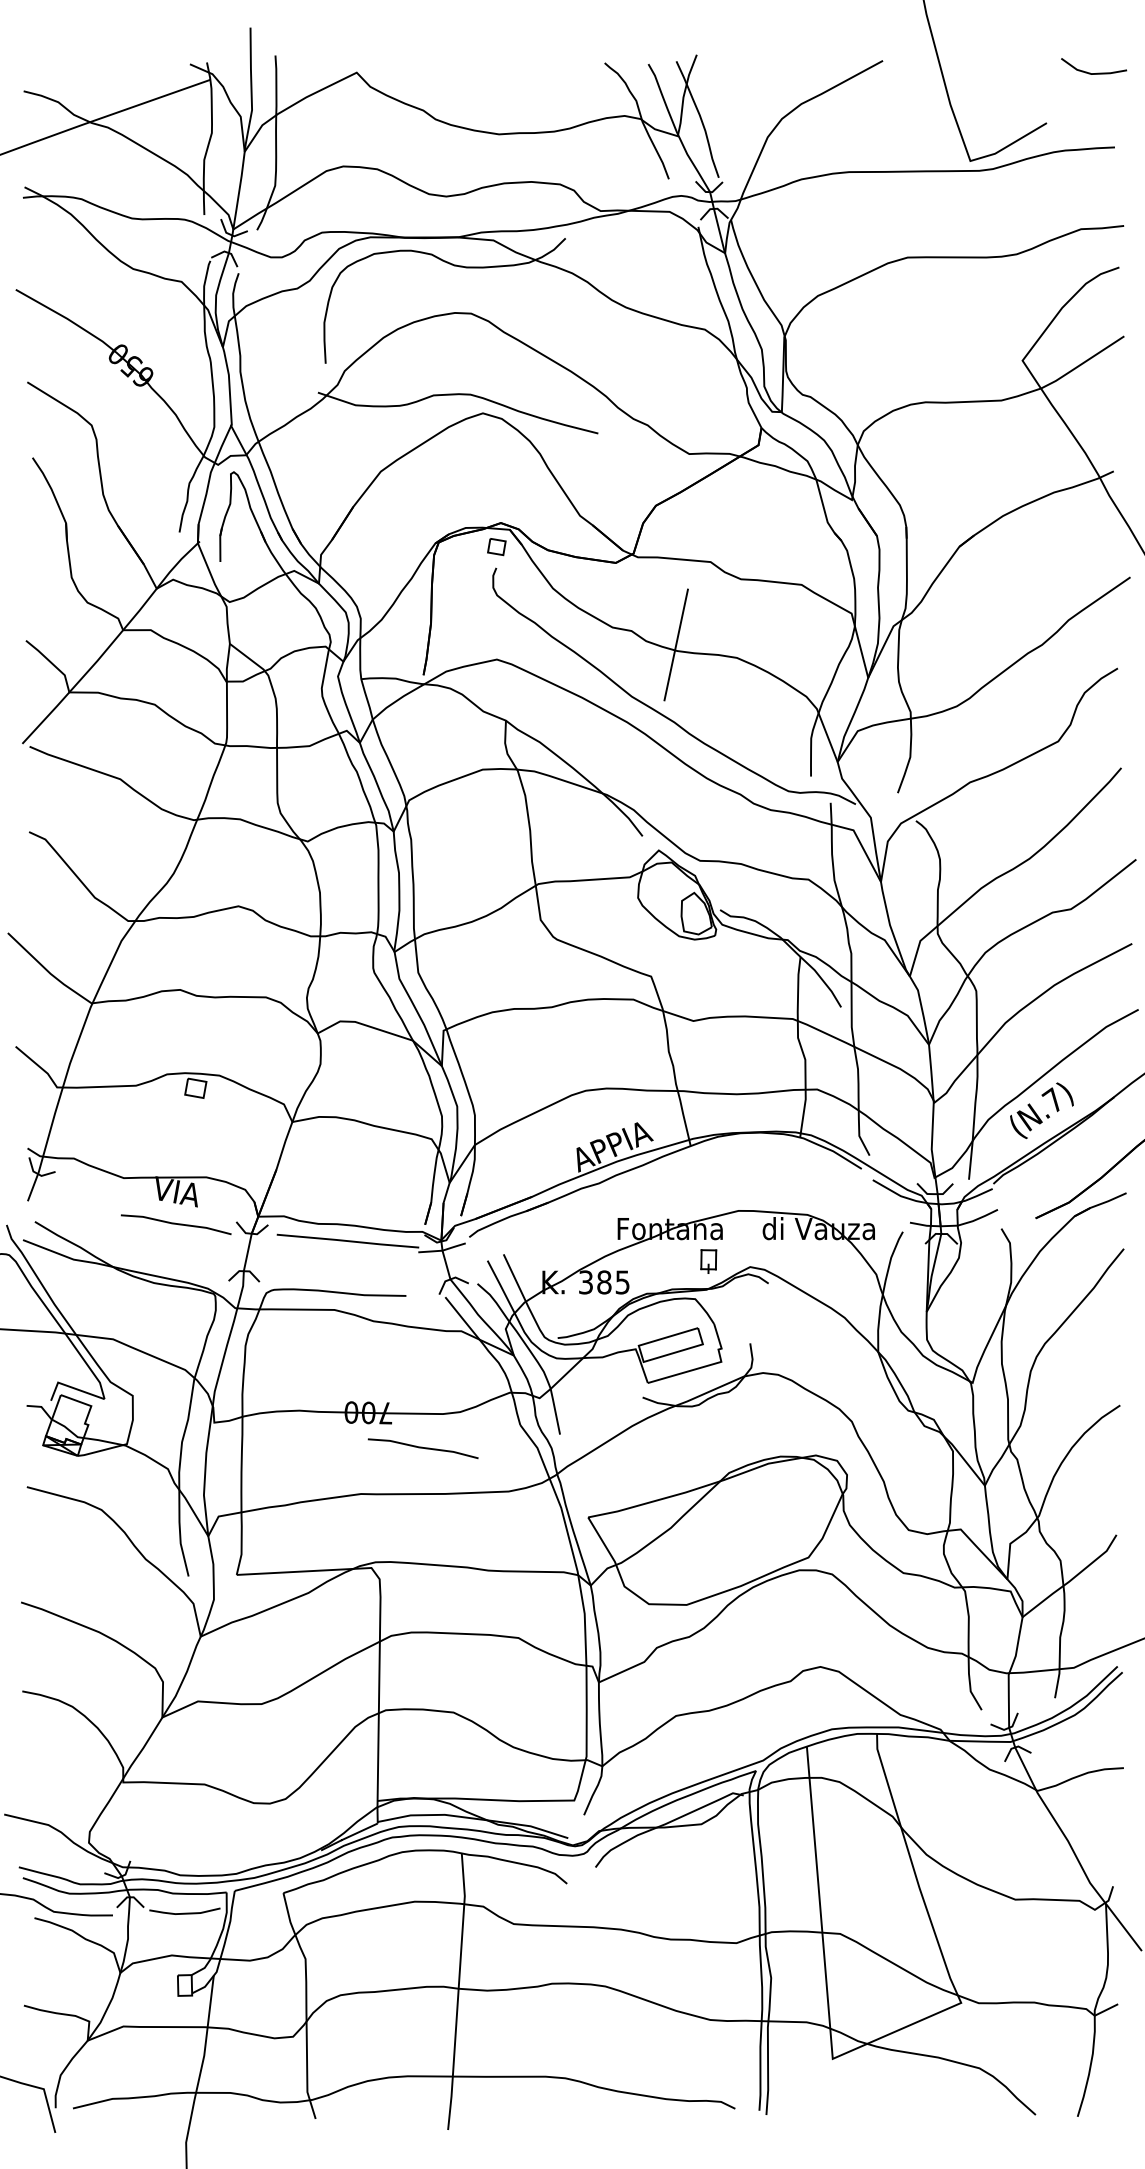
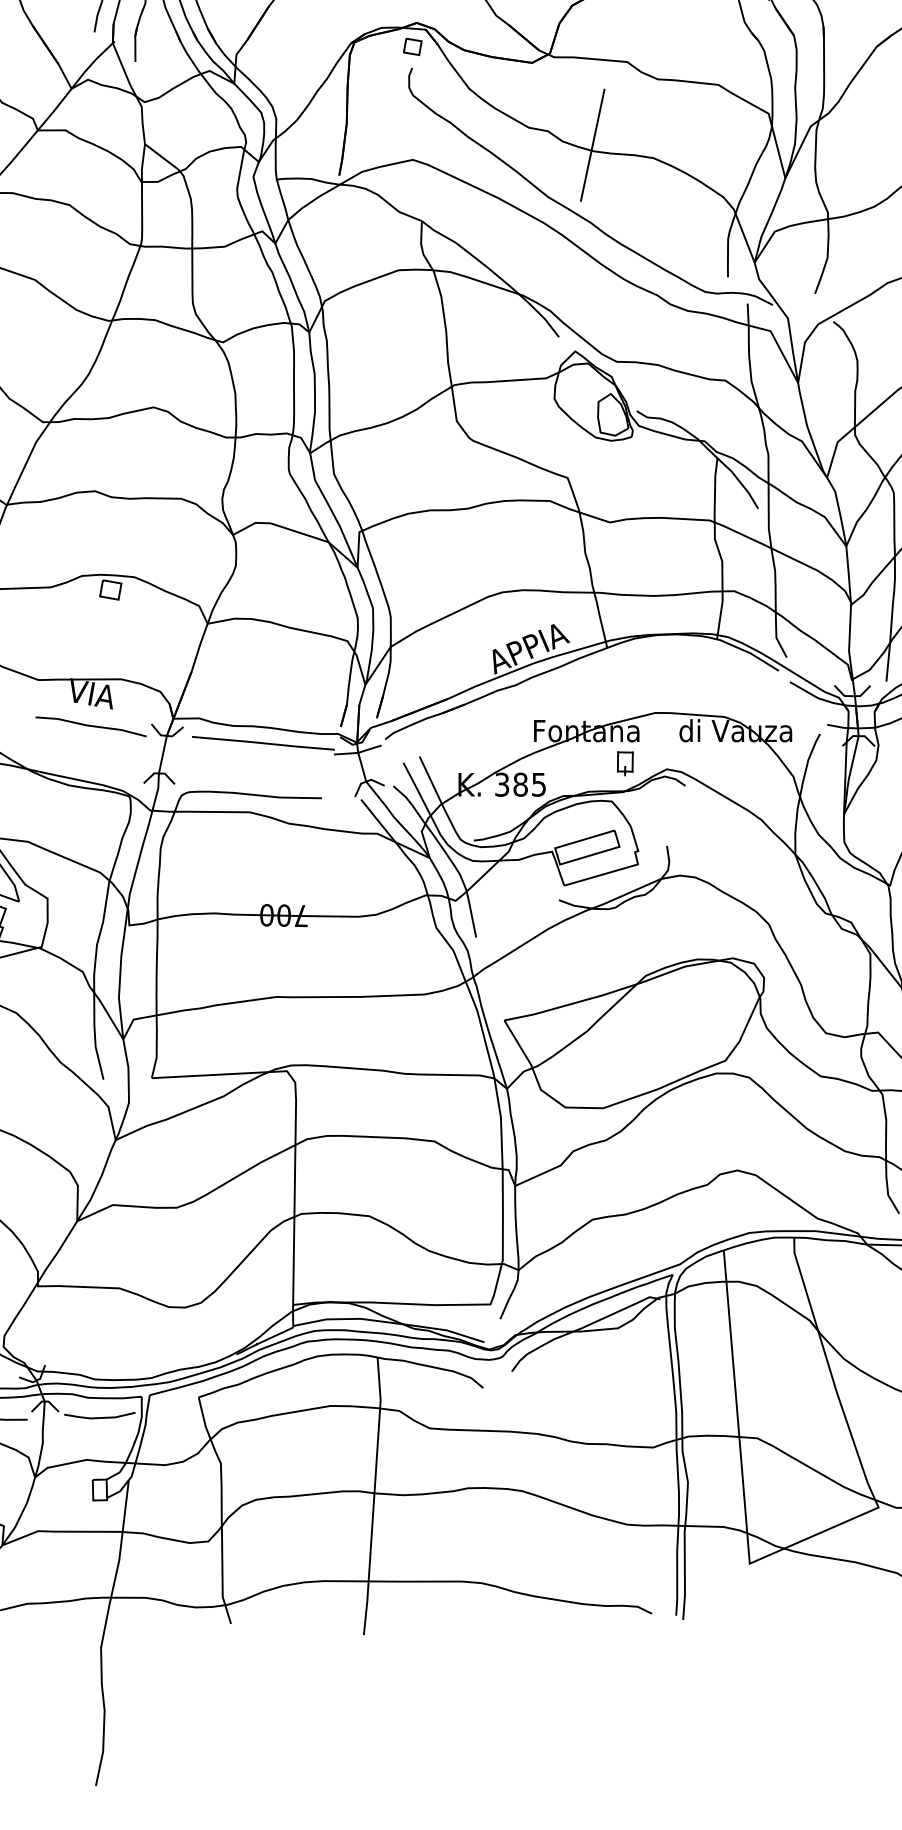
line: (422, 1448) -> (338, 951), removed

